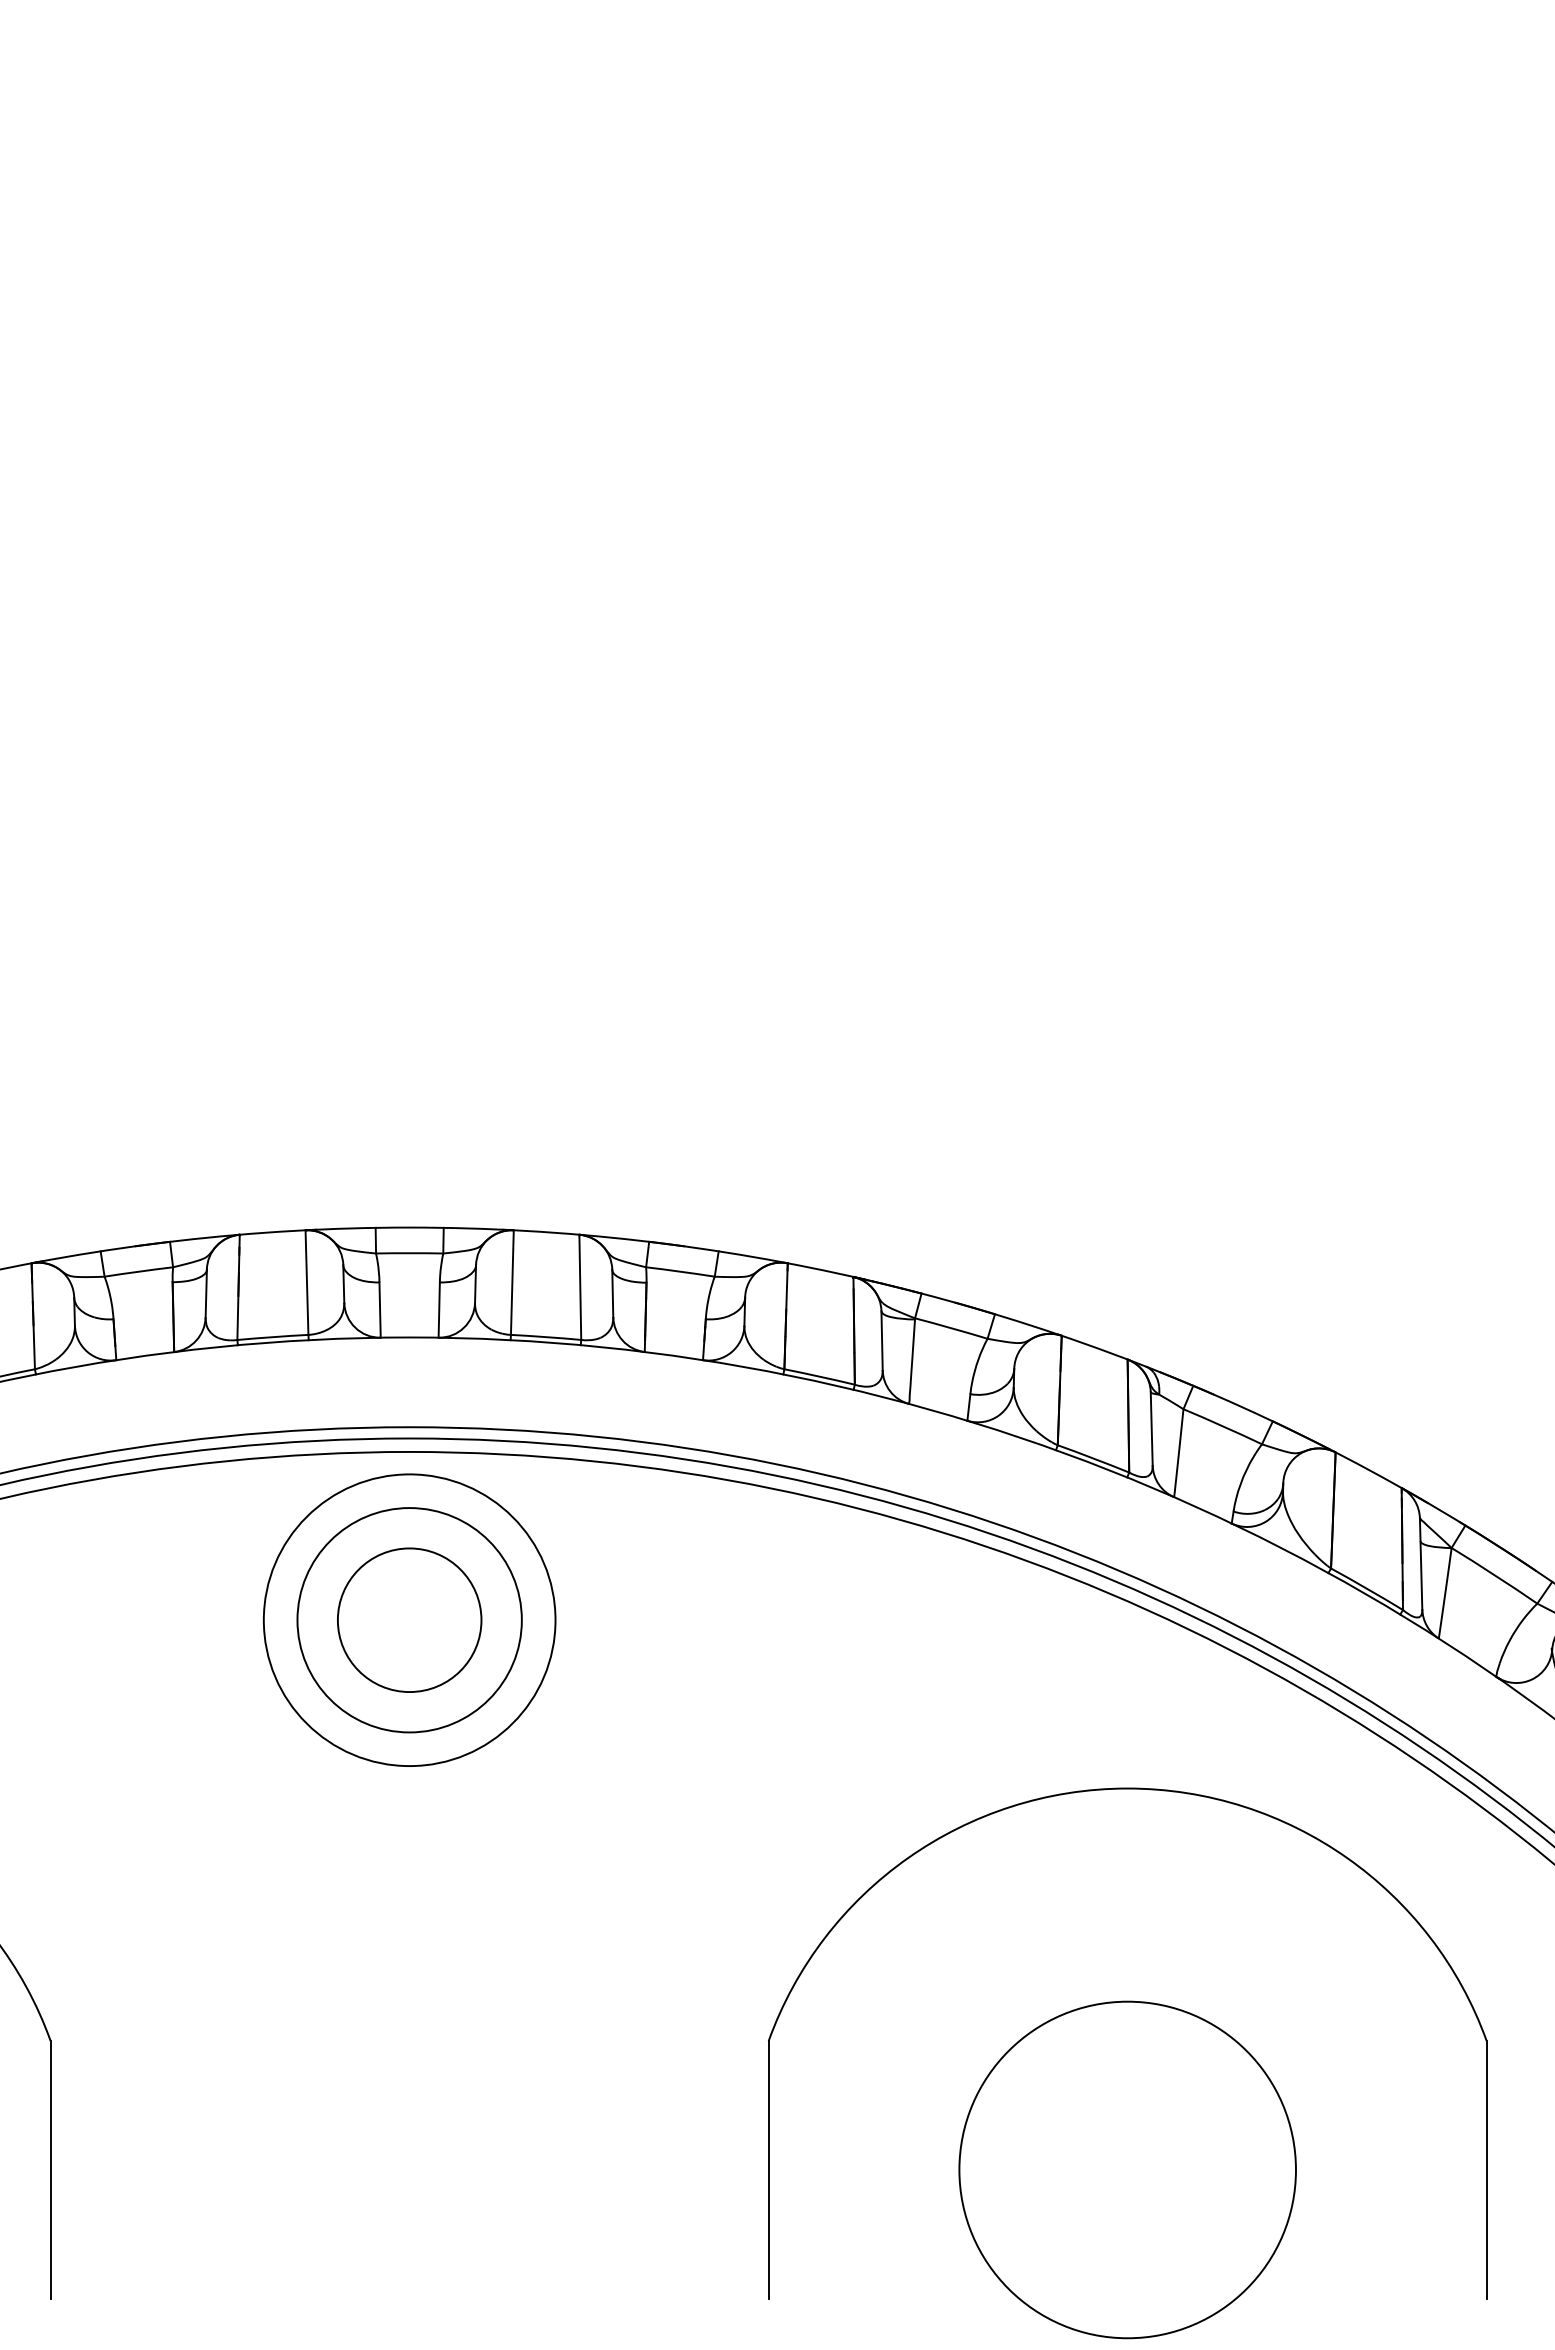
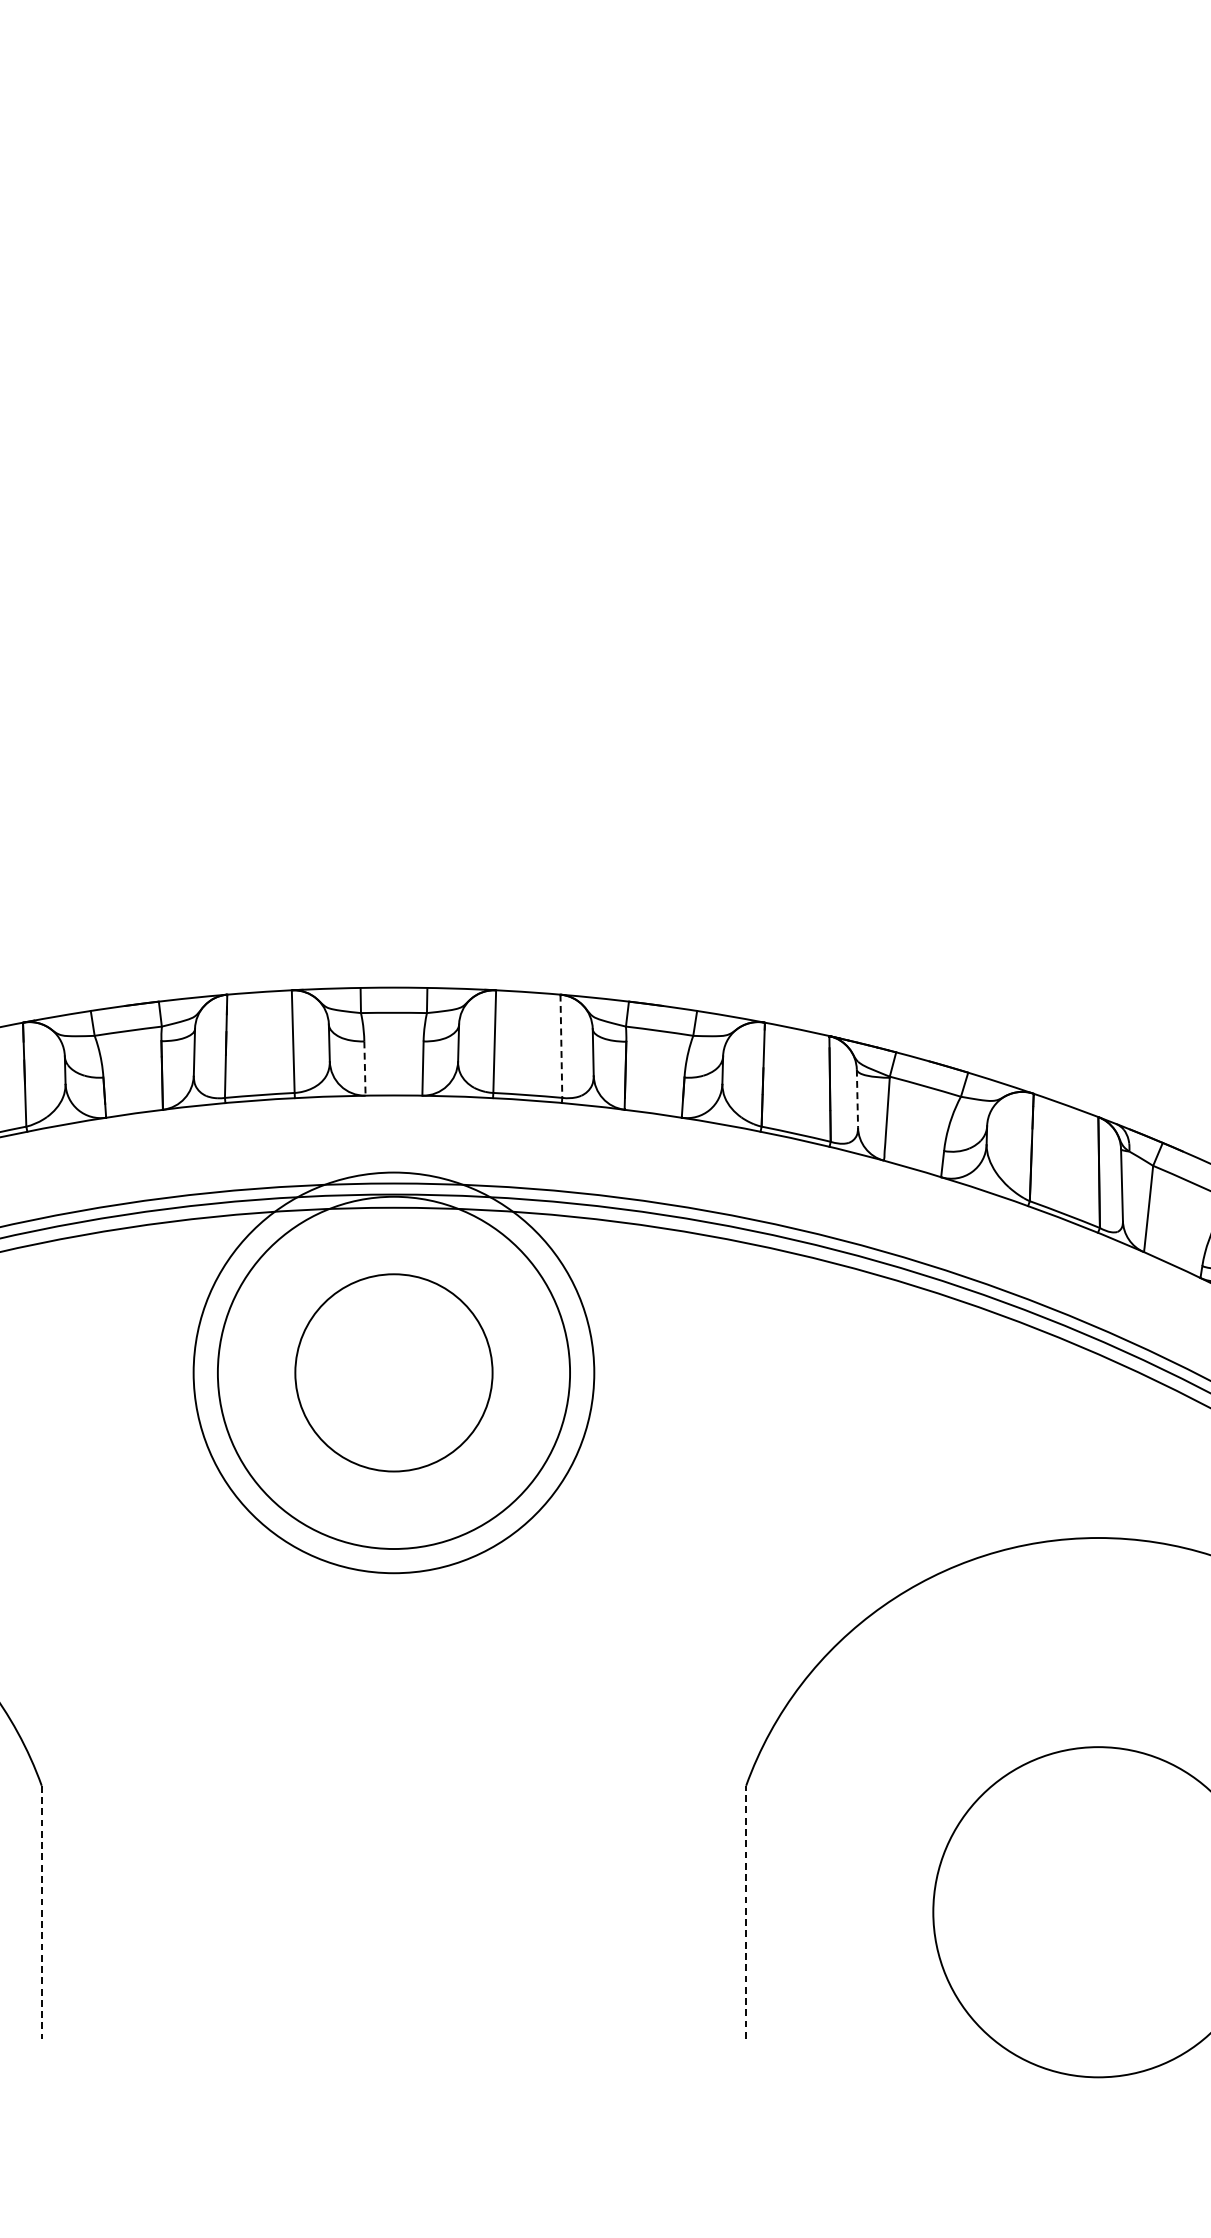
line: (580, 1287) -> (561, 1046), solid -> dashed
line: (380, 1310) -> (365, 1069), solid -> dashed
line: (882, 1341) -> (857, 1099), solid -> dashed
circle: (409, 1620) -> (393, 1373), size x1.4
circle: (409, 1620) -> (393, 1373), size x1.4
circle: (409, 1620) -> (393, 1373), size x1.6
line: (50, 2170) -> (41, 1912), solid -> dashed
line: (768, 2170) -> (746, 1912), solid -> dashed

